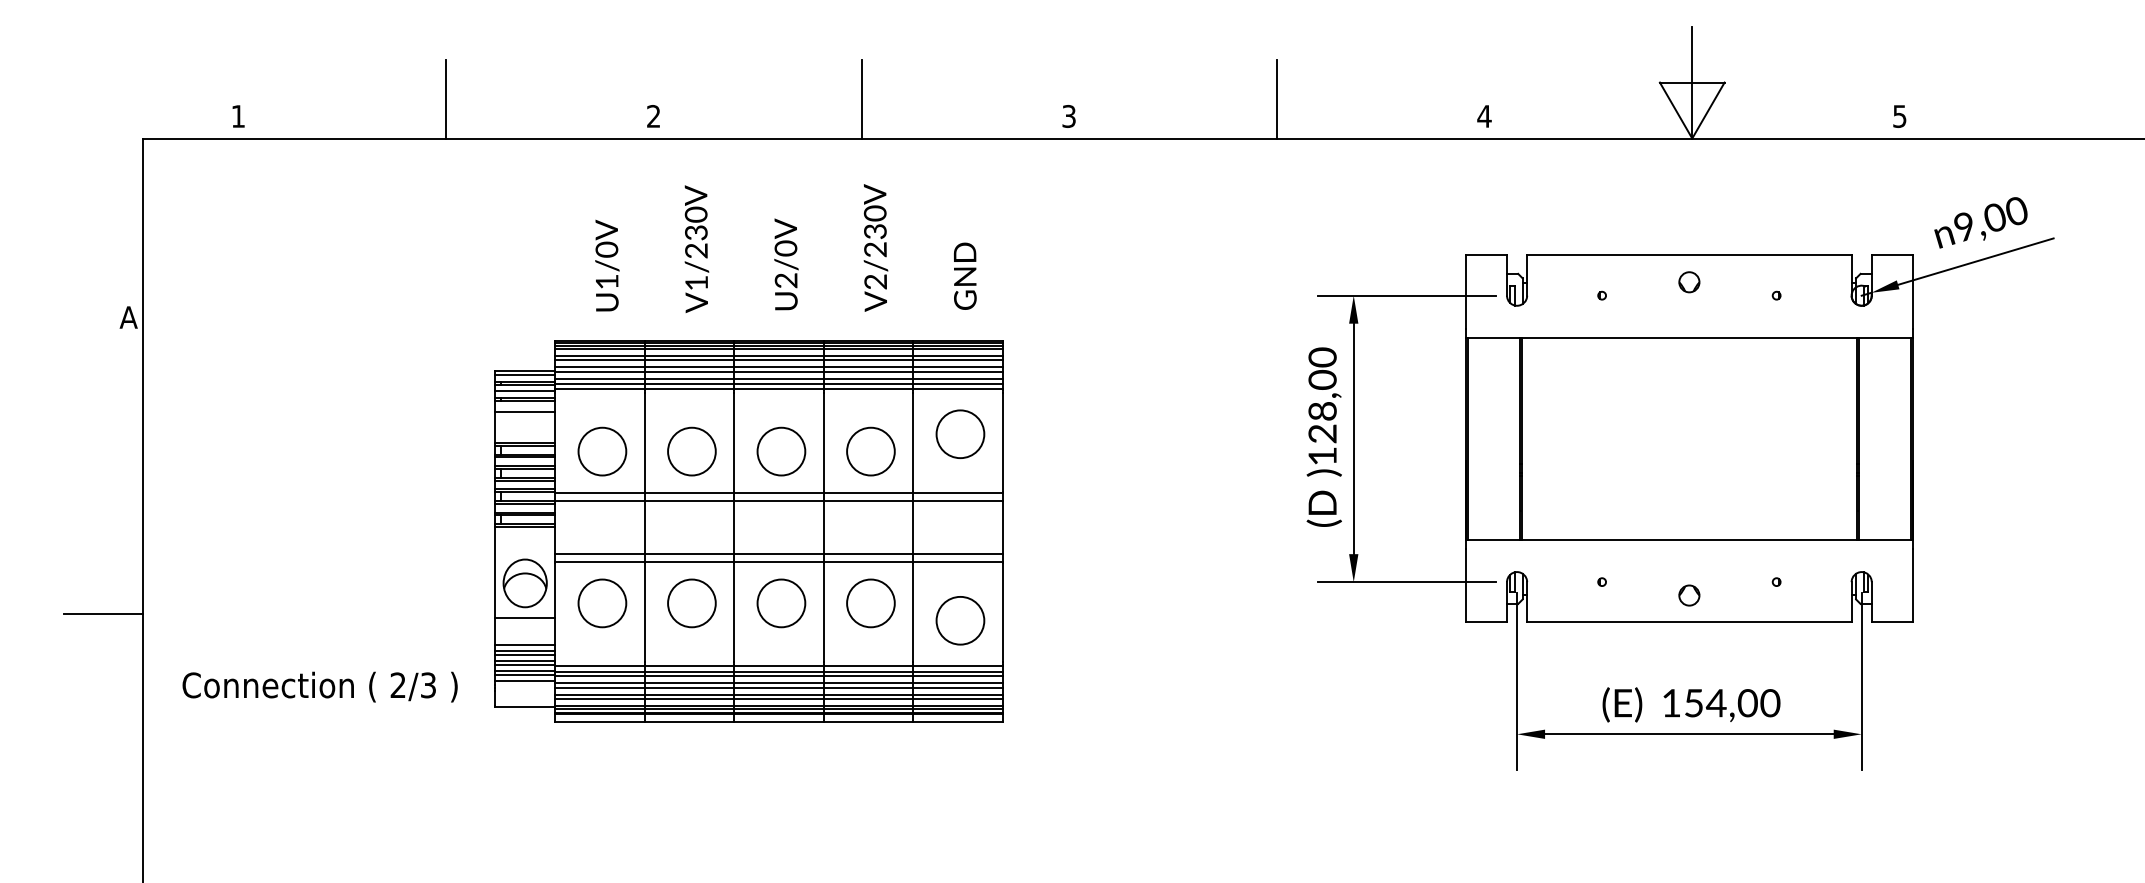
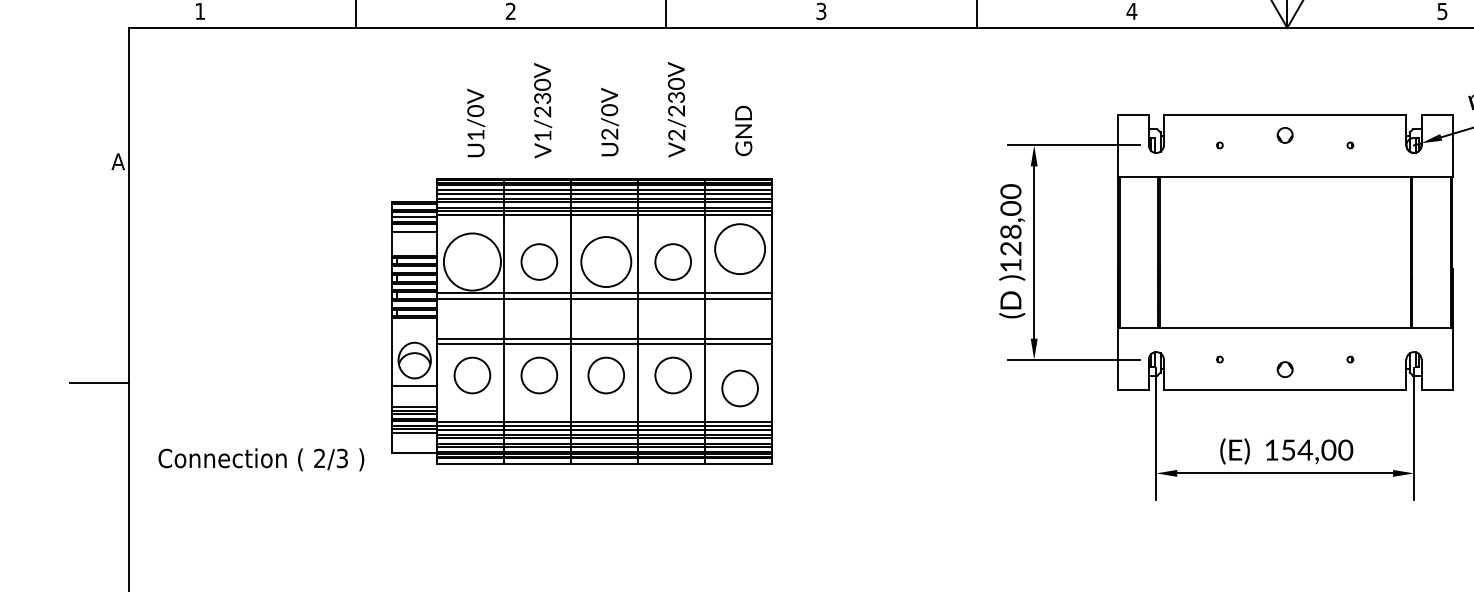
circle: (960, 433) -> (740, 248), size x1.4
circle: (602, 451) -> (472, 261), size x1.6
circle: (781, 451) -> (606, 261), size x1.4
text: (319, 686) -> (260, 459), moved

